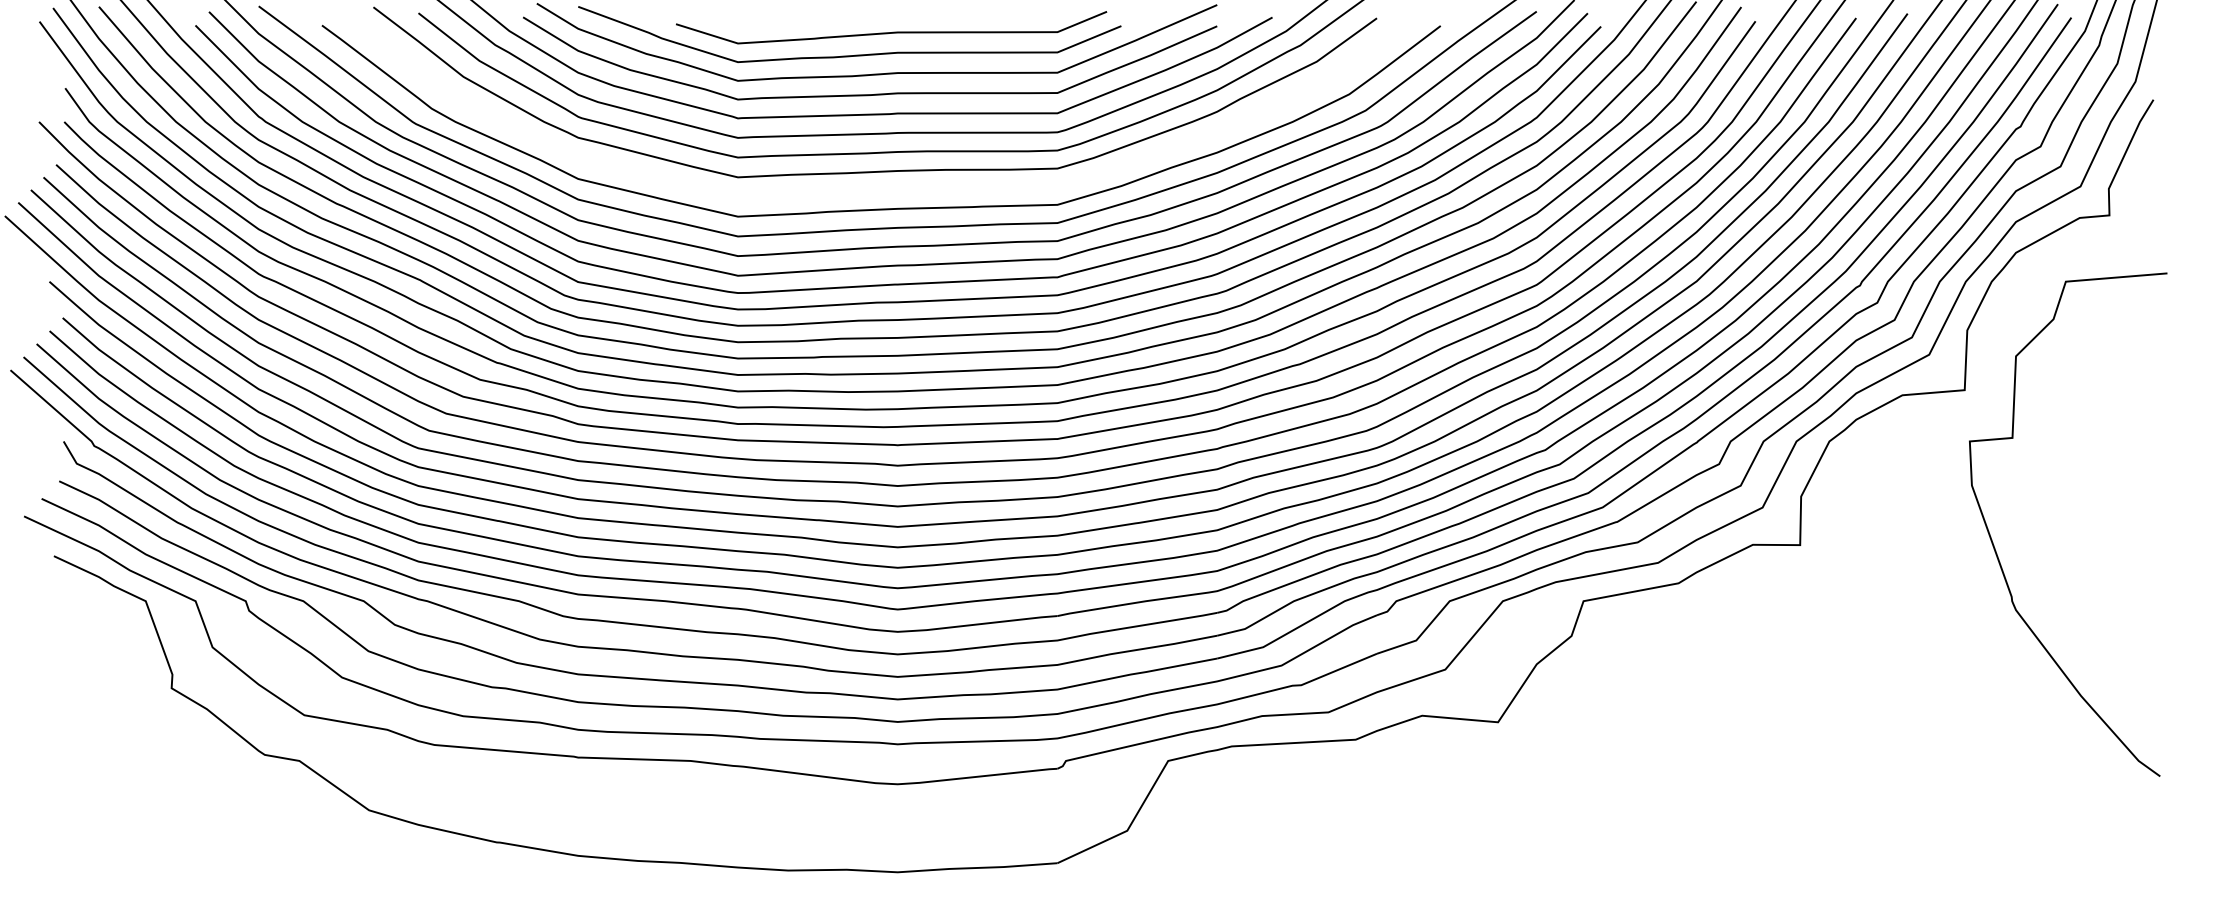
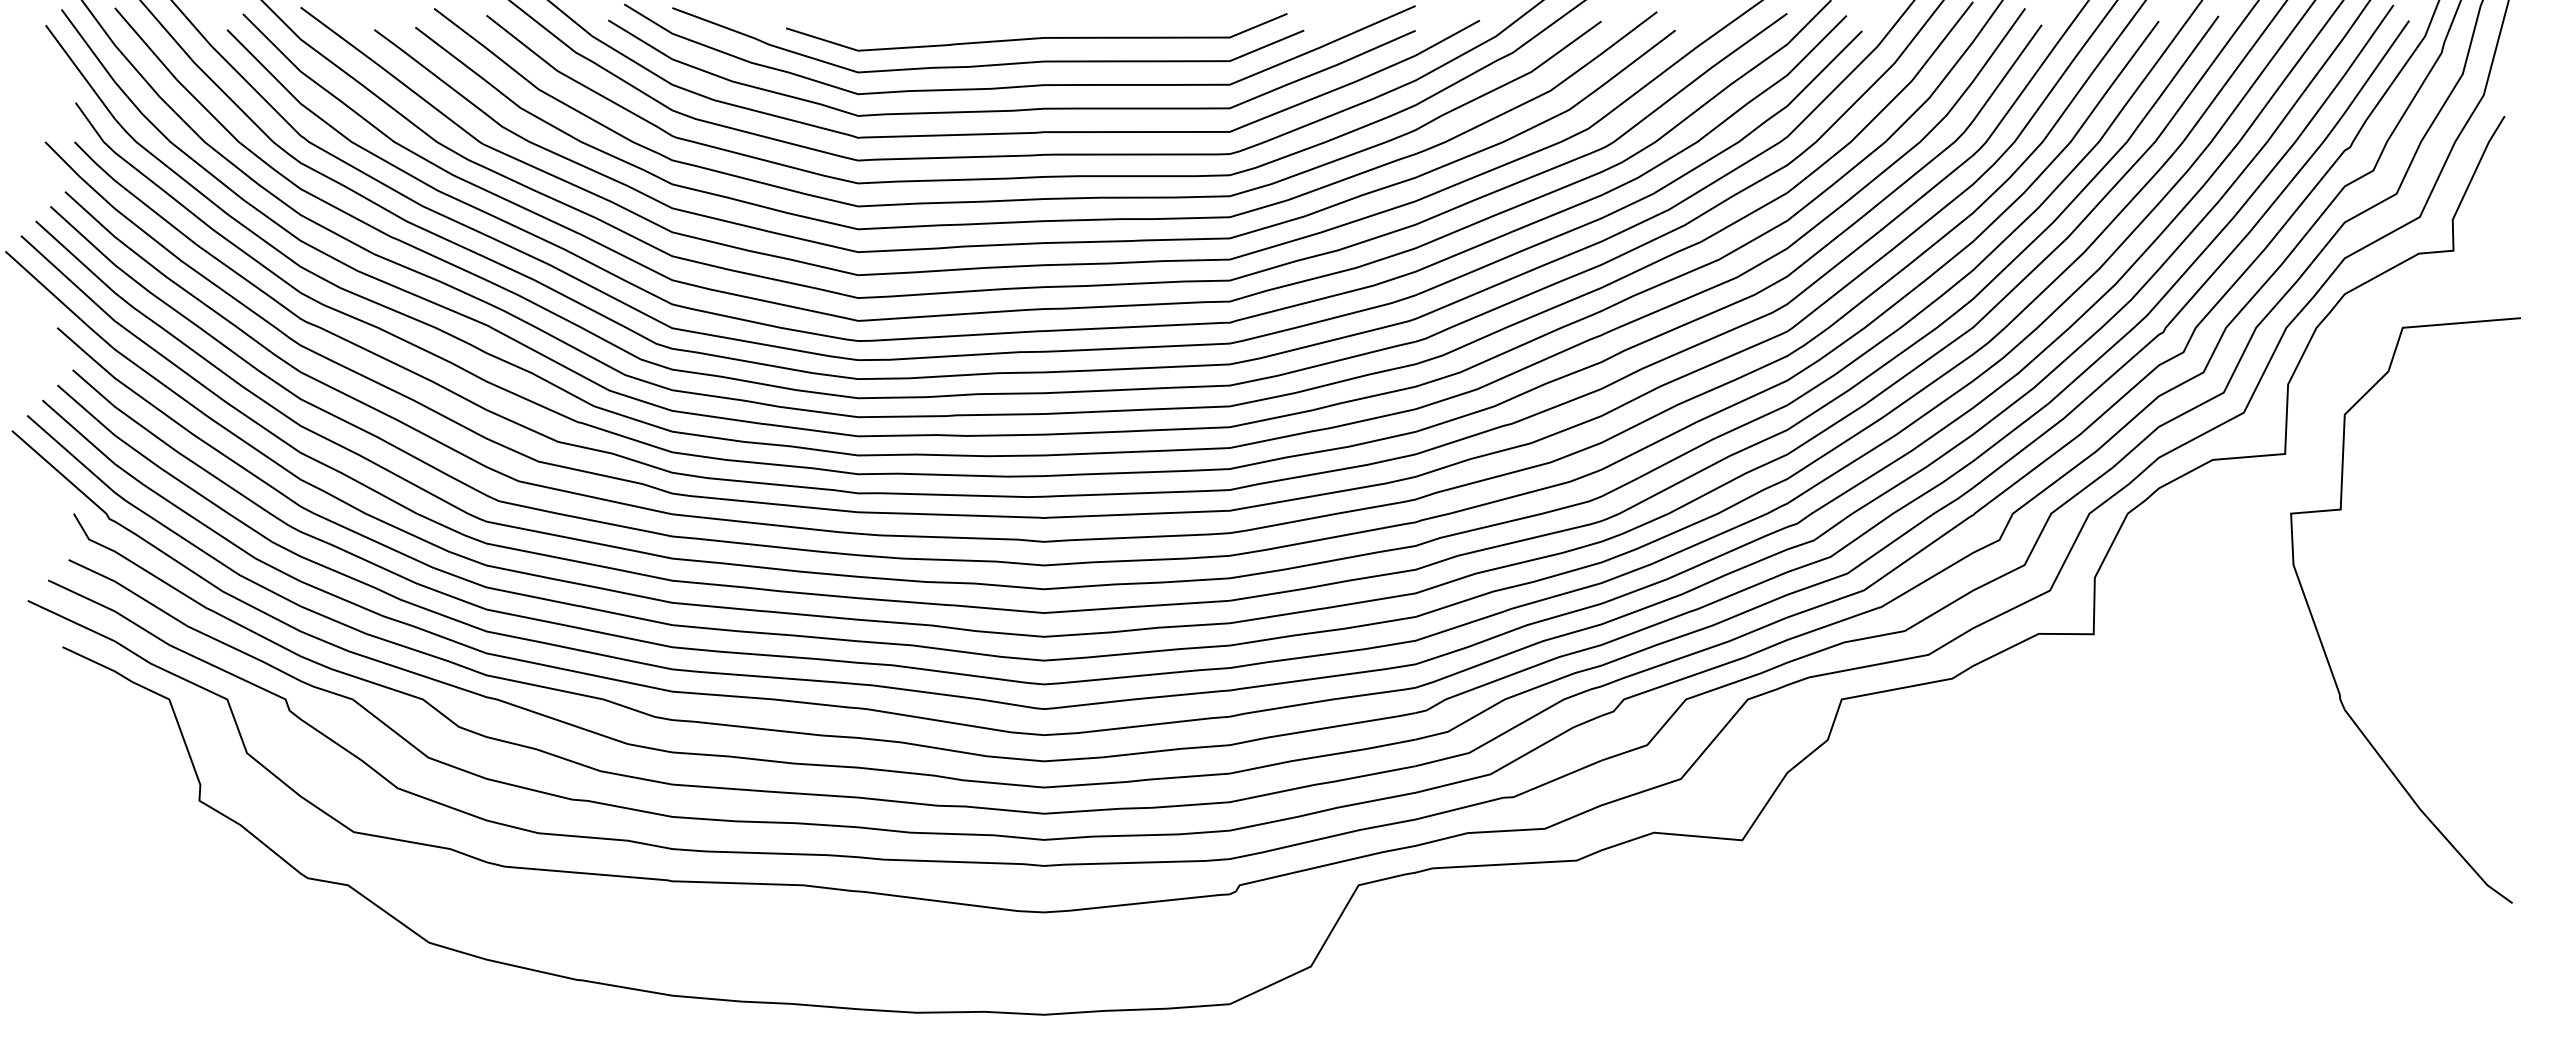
curve: (891, 189) -> (1036, 220), added

